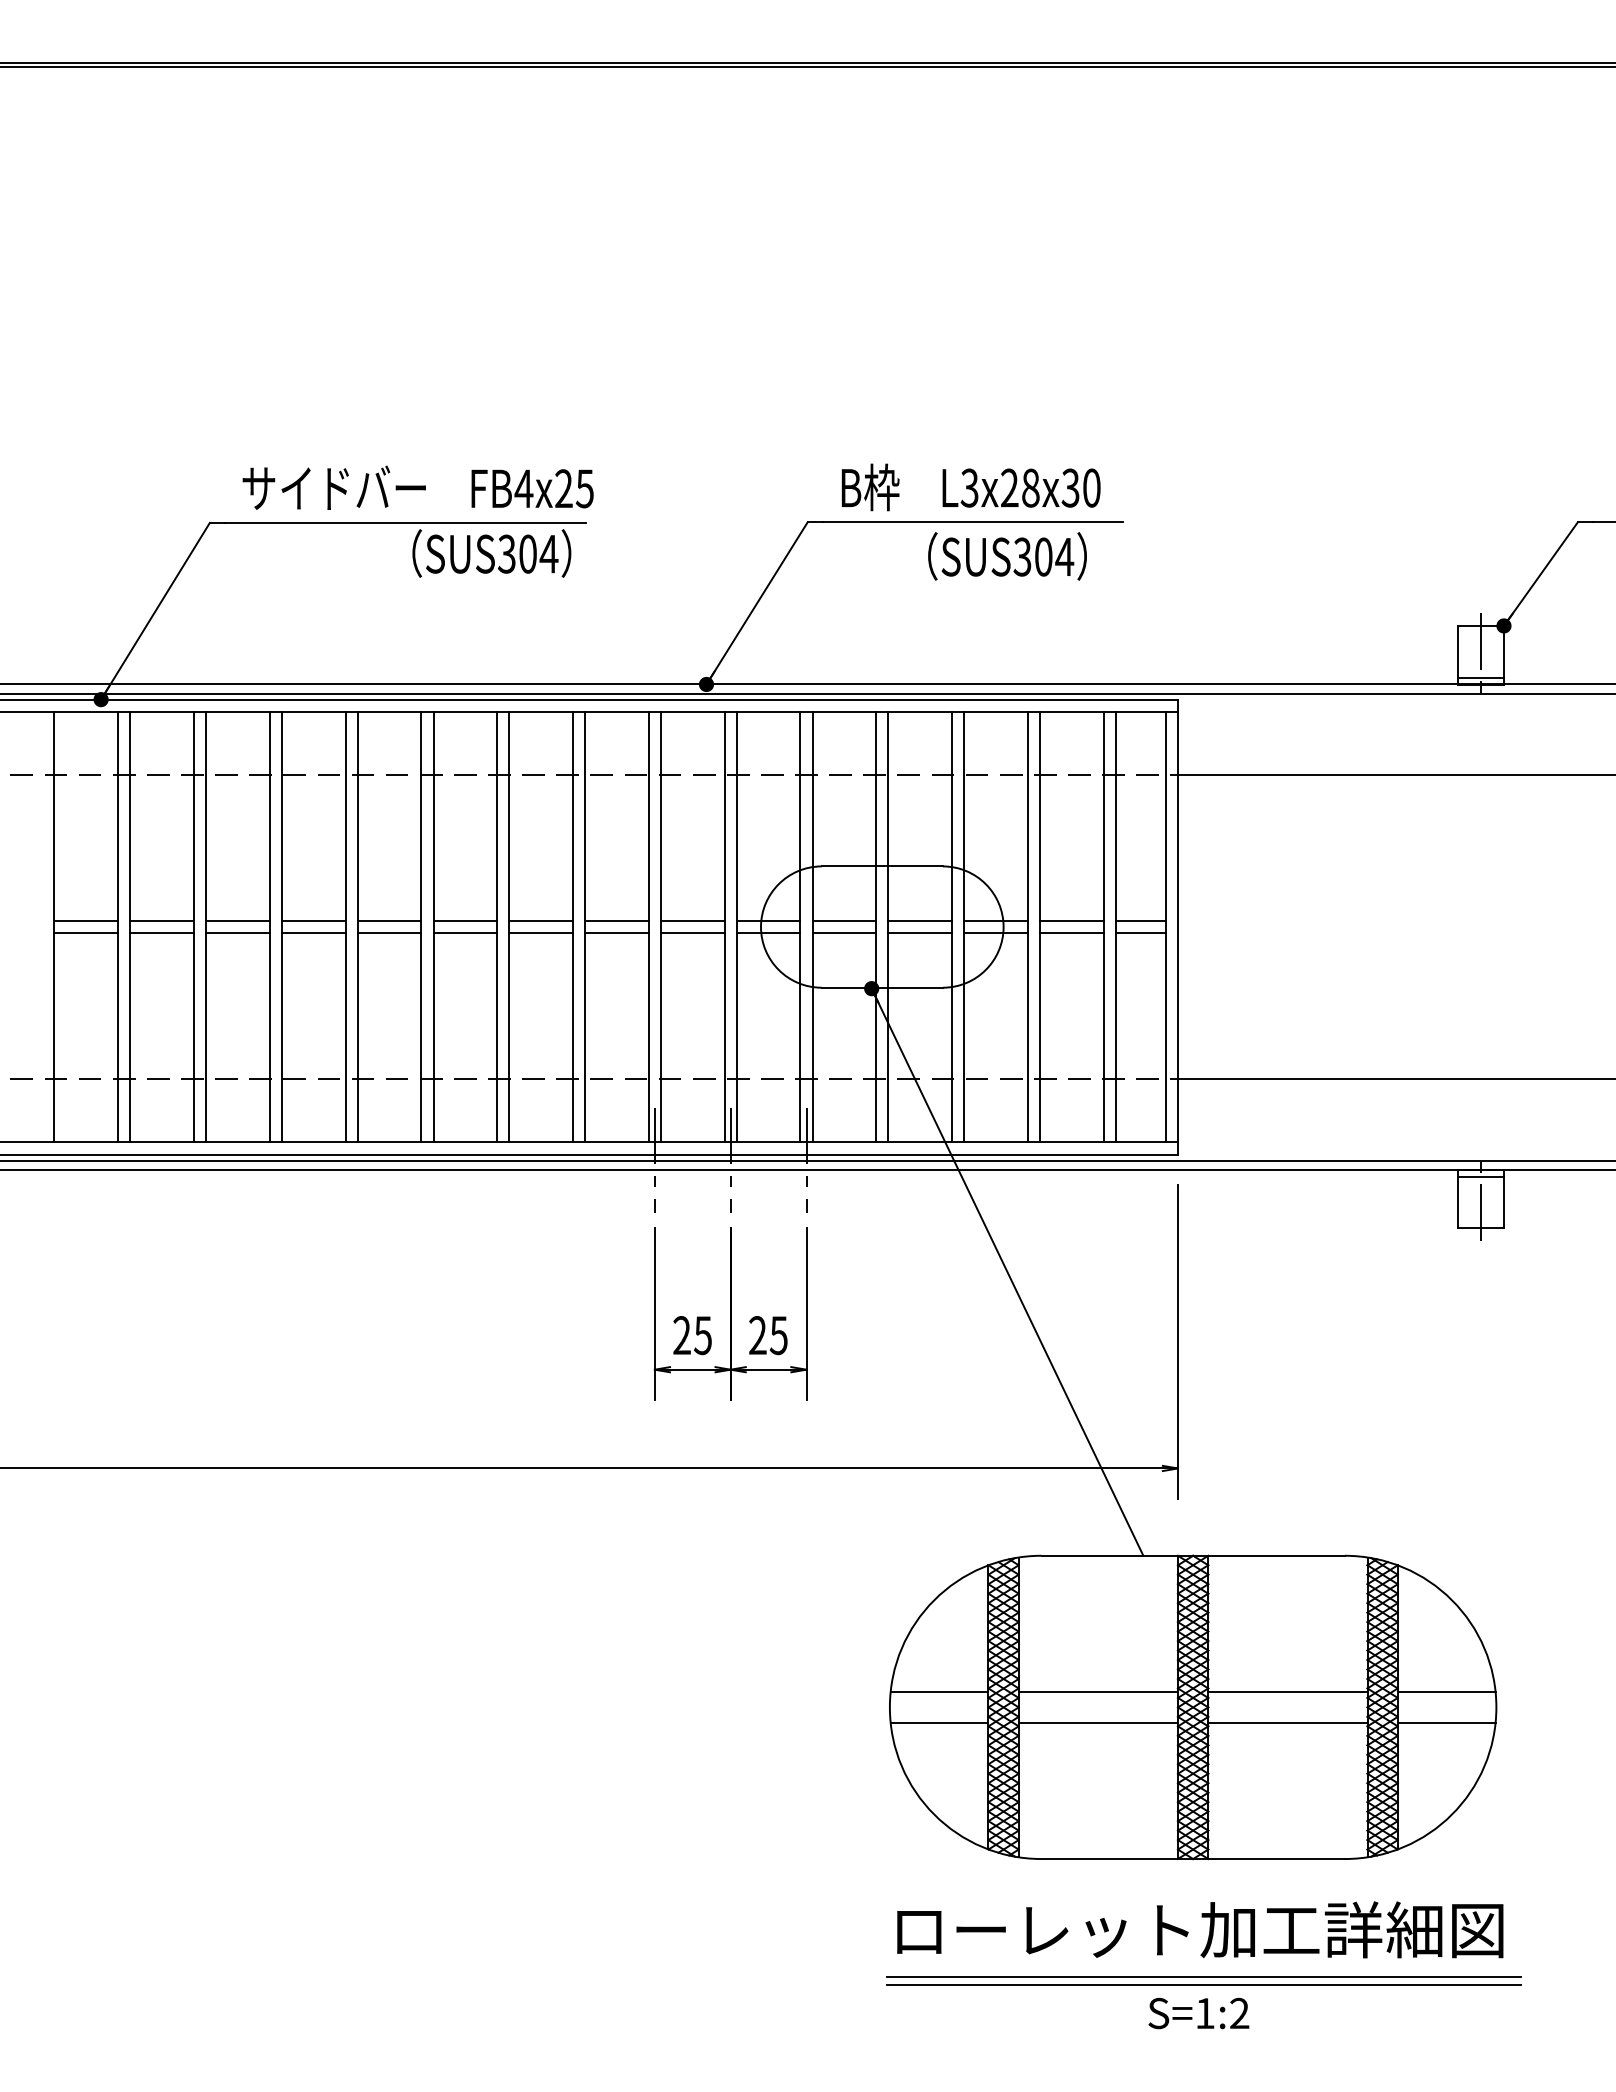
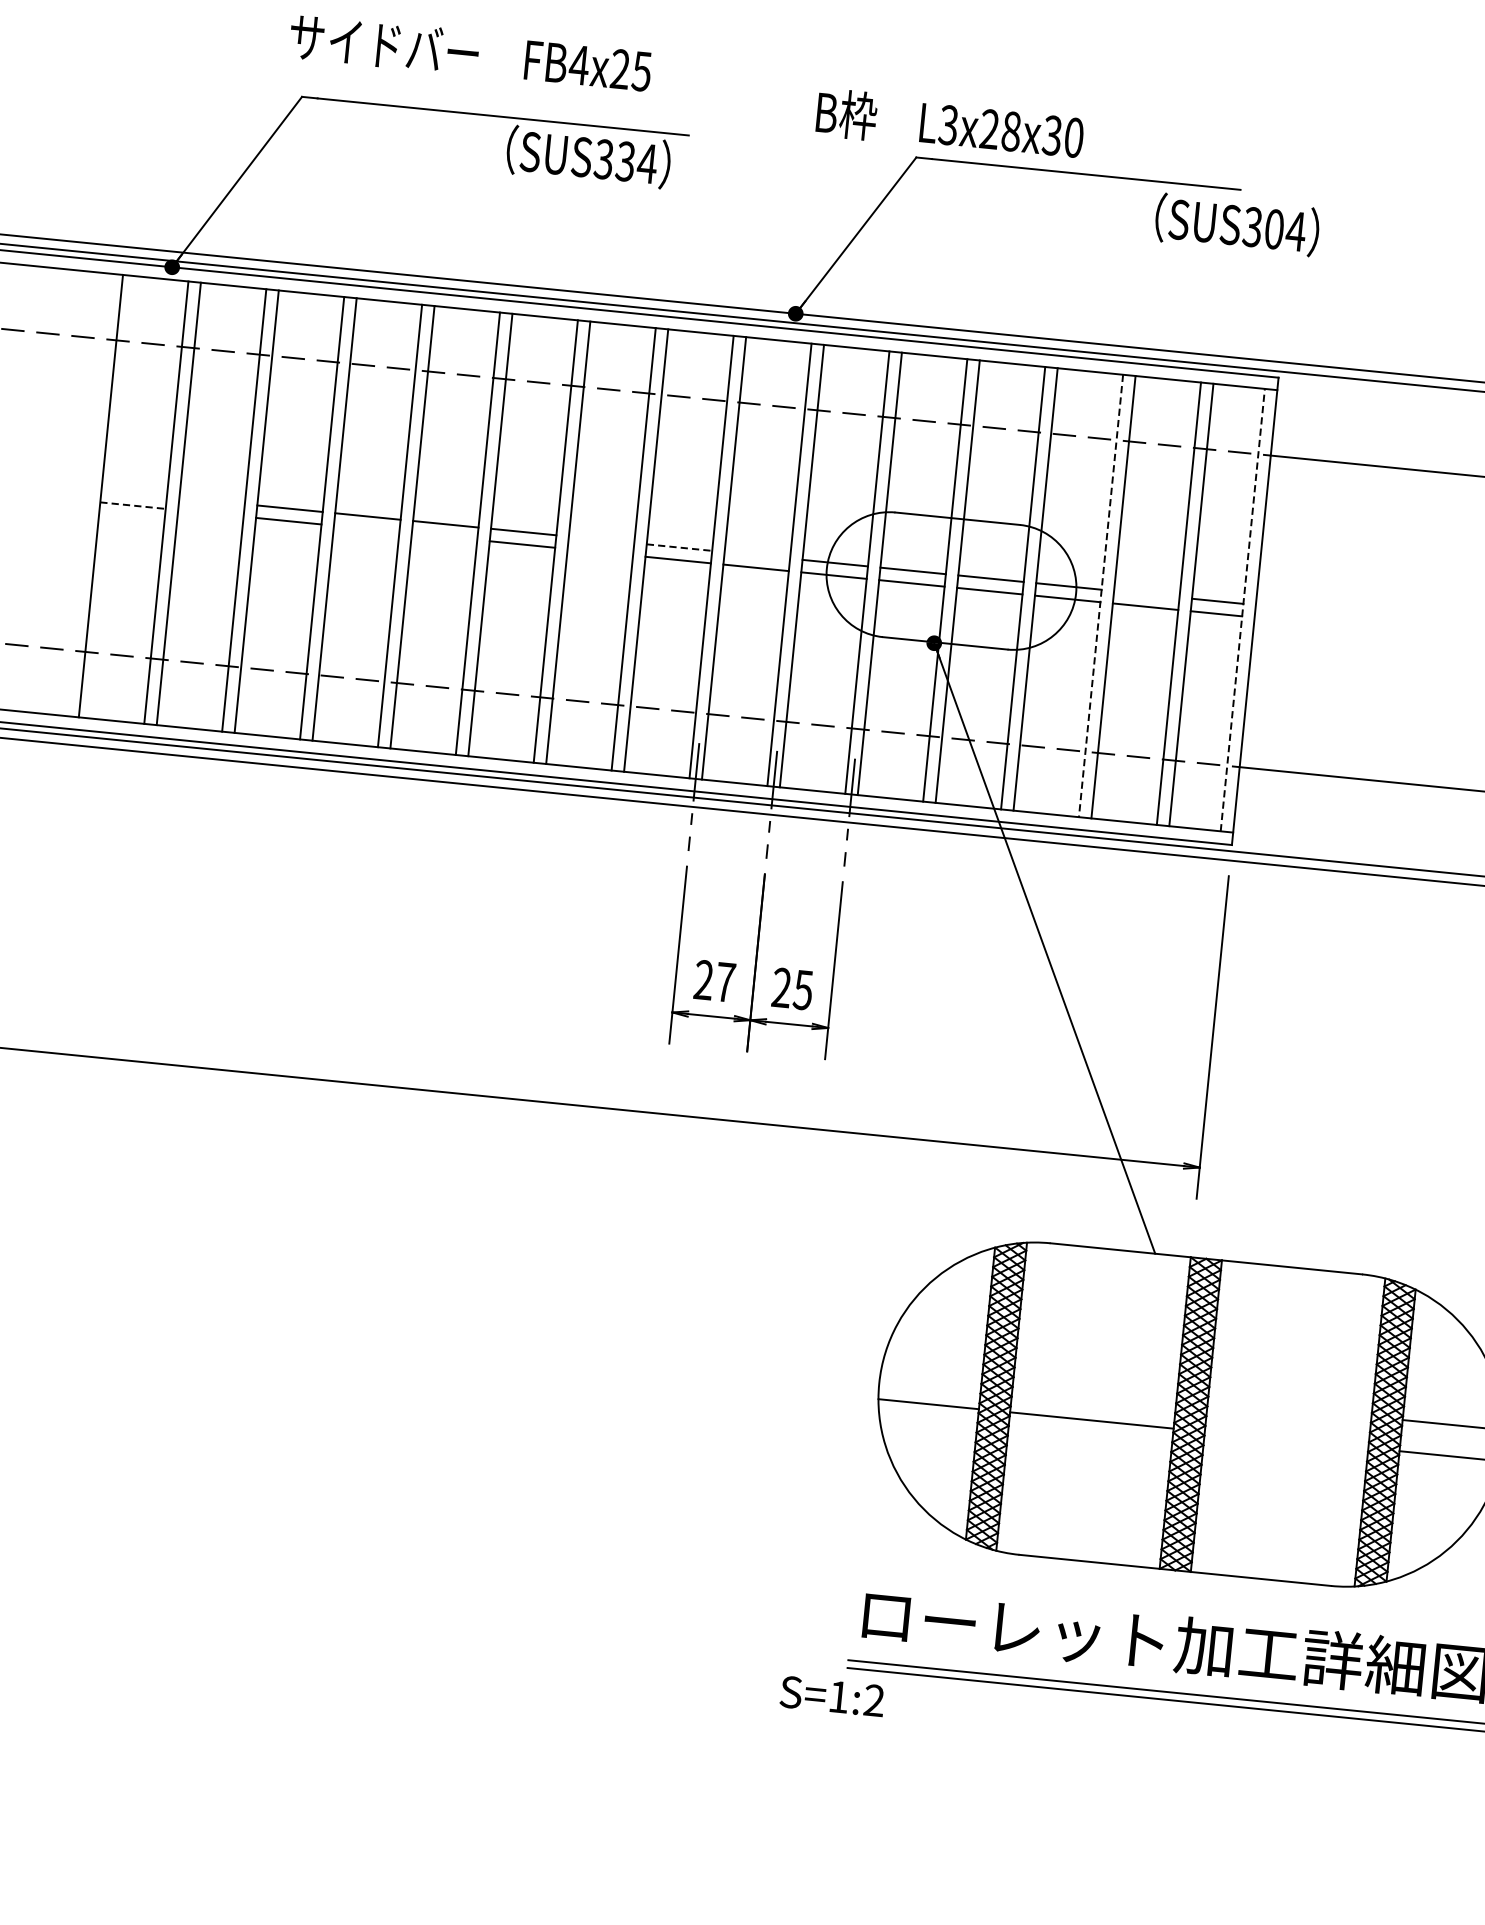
text: (417, 487) -> (470, 53), moved
text: (970, 487) -> (949, 124), moved
text: (527, 553) -> (625, 160), SUS304 -> SUS334
text: (1007, 556) -> (1237, 225), moved
line: (86, 921) -> (134, 493), removed
line: (161, 921) -> (211, 501), removed
line: (540, 921) -> (600, 540), removed
line: (616, 921) -> (678, 548), solid -> dashed
line: (692, 921) -> (757, 555), removed
line: (1071, 921) -> (1146, 594), removed
line: (1165, 926) -> (1242, 609), solid -> dashed
line: (1027, 927) -> (1100, 596), solid -> dashed
line: (86, 933) -> (133, 506), solid -> dashed
line: (161, 933) -> (210, 513), removed
line: (313, 933) -> (366, 529), removed
line: (389, 933) -> (444, 537), removed
line: (540, 933) -> (599, 552), removed
text: (702, 1335) -> (724, 982), 25 -> 27
line: (939, 1692) -> (931, 1373), removed
line: (1097, 1692) -> (1094, 1389), removed
line: (1287, 1692) -> (1289, 1408), removed
line: (1287, 1722) -> (1286, 1439), removed
text: (1198, 2013) -> (832, 1696), moved

